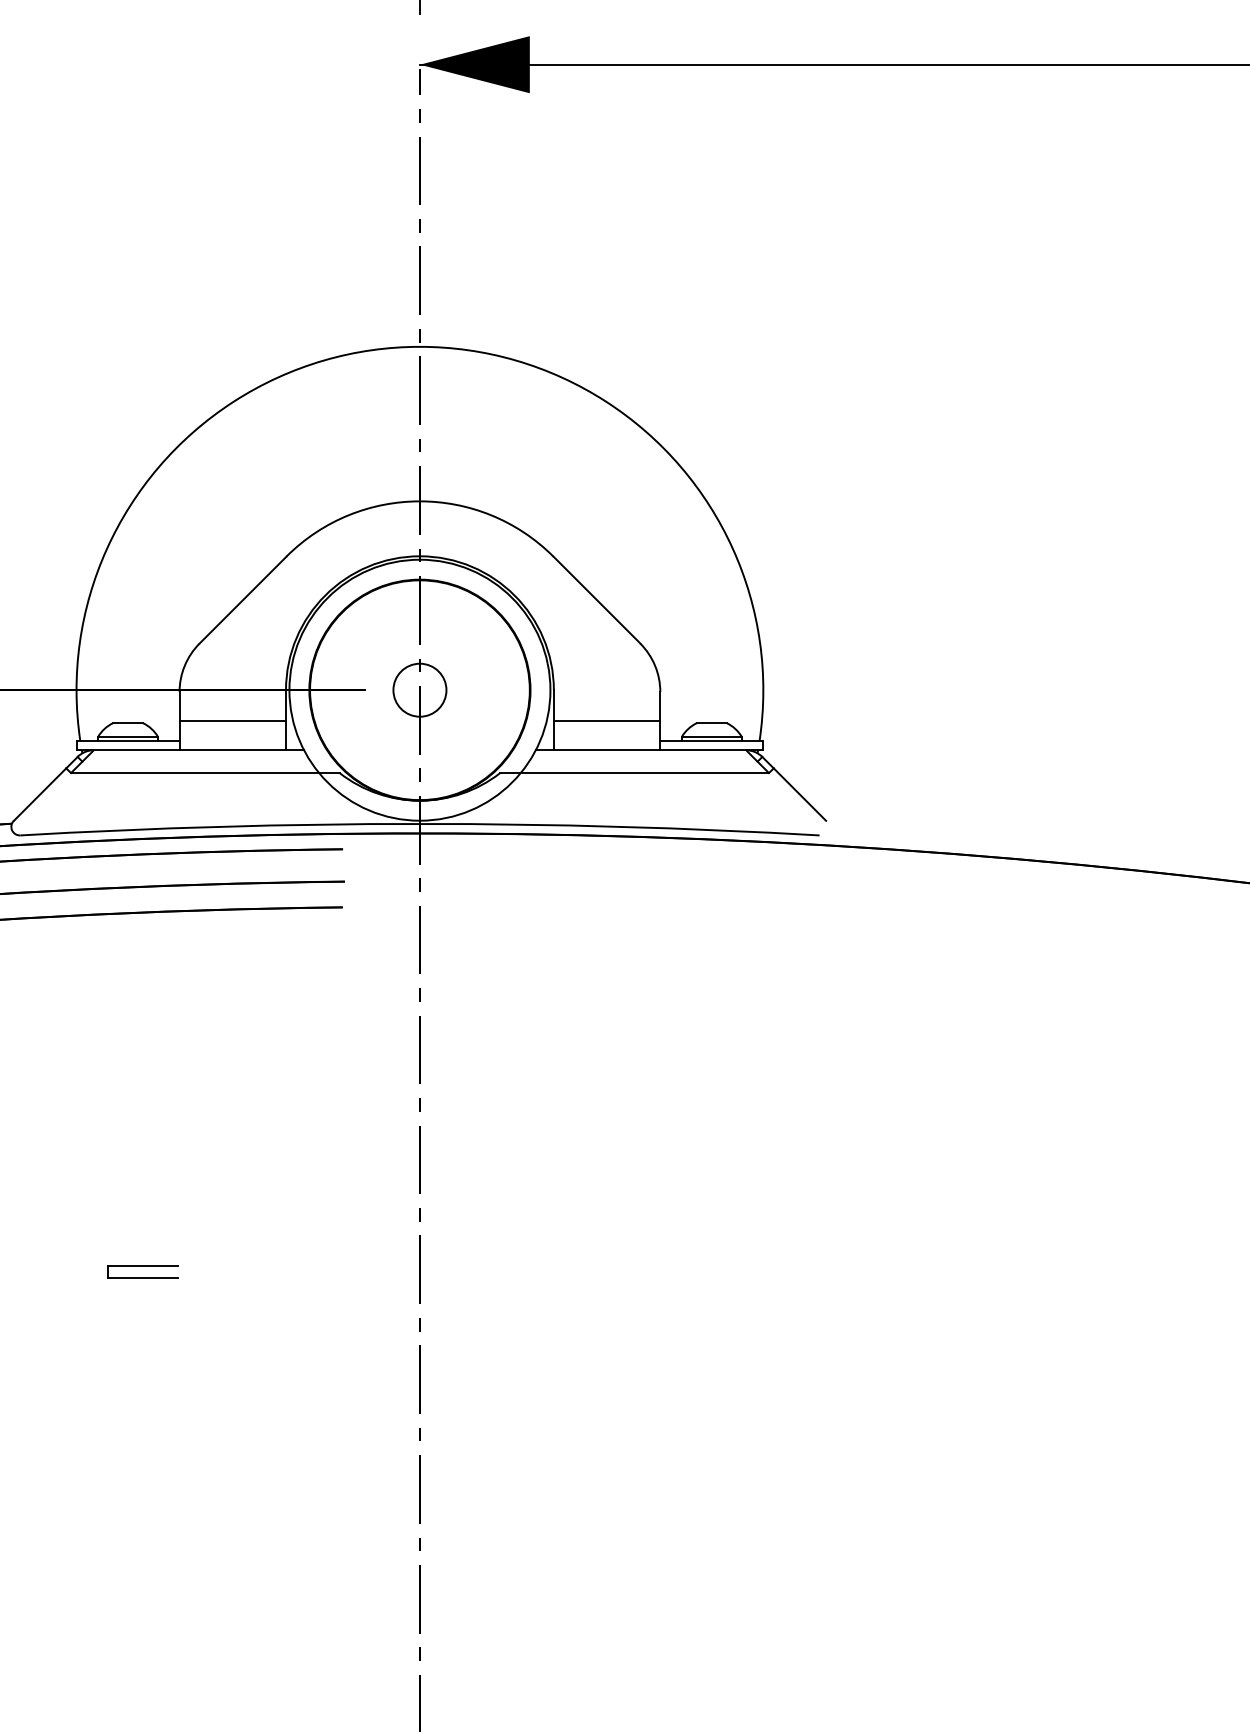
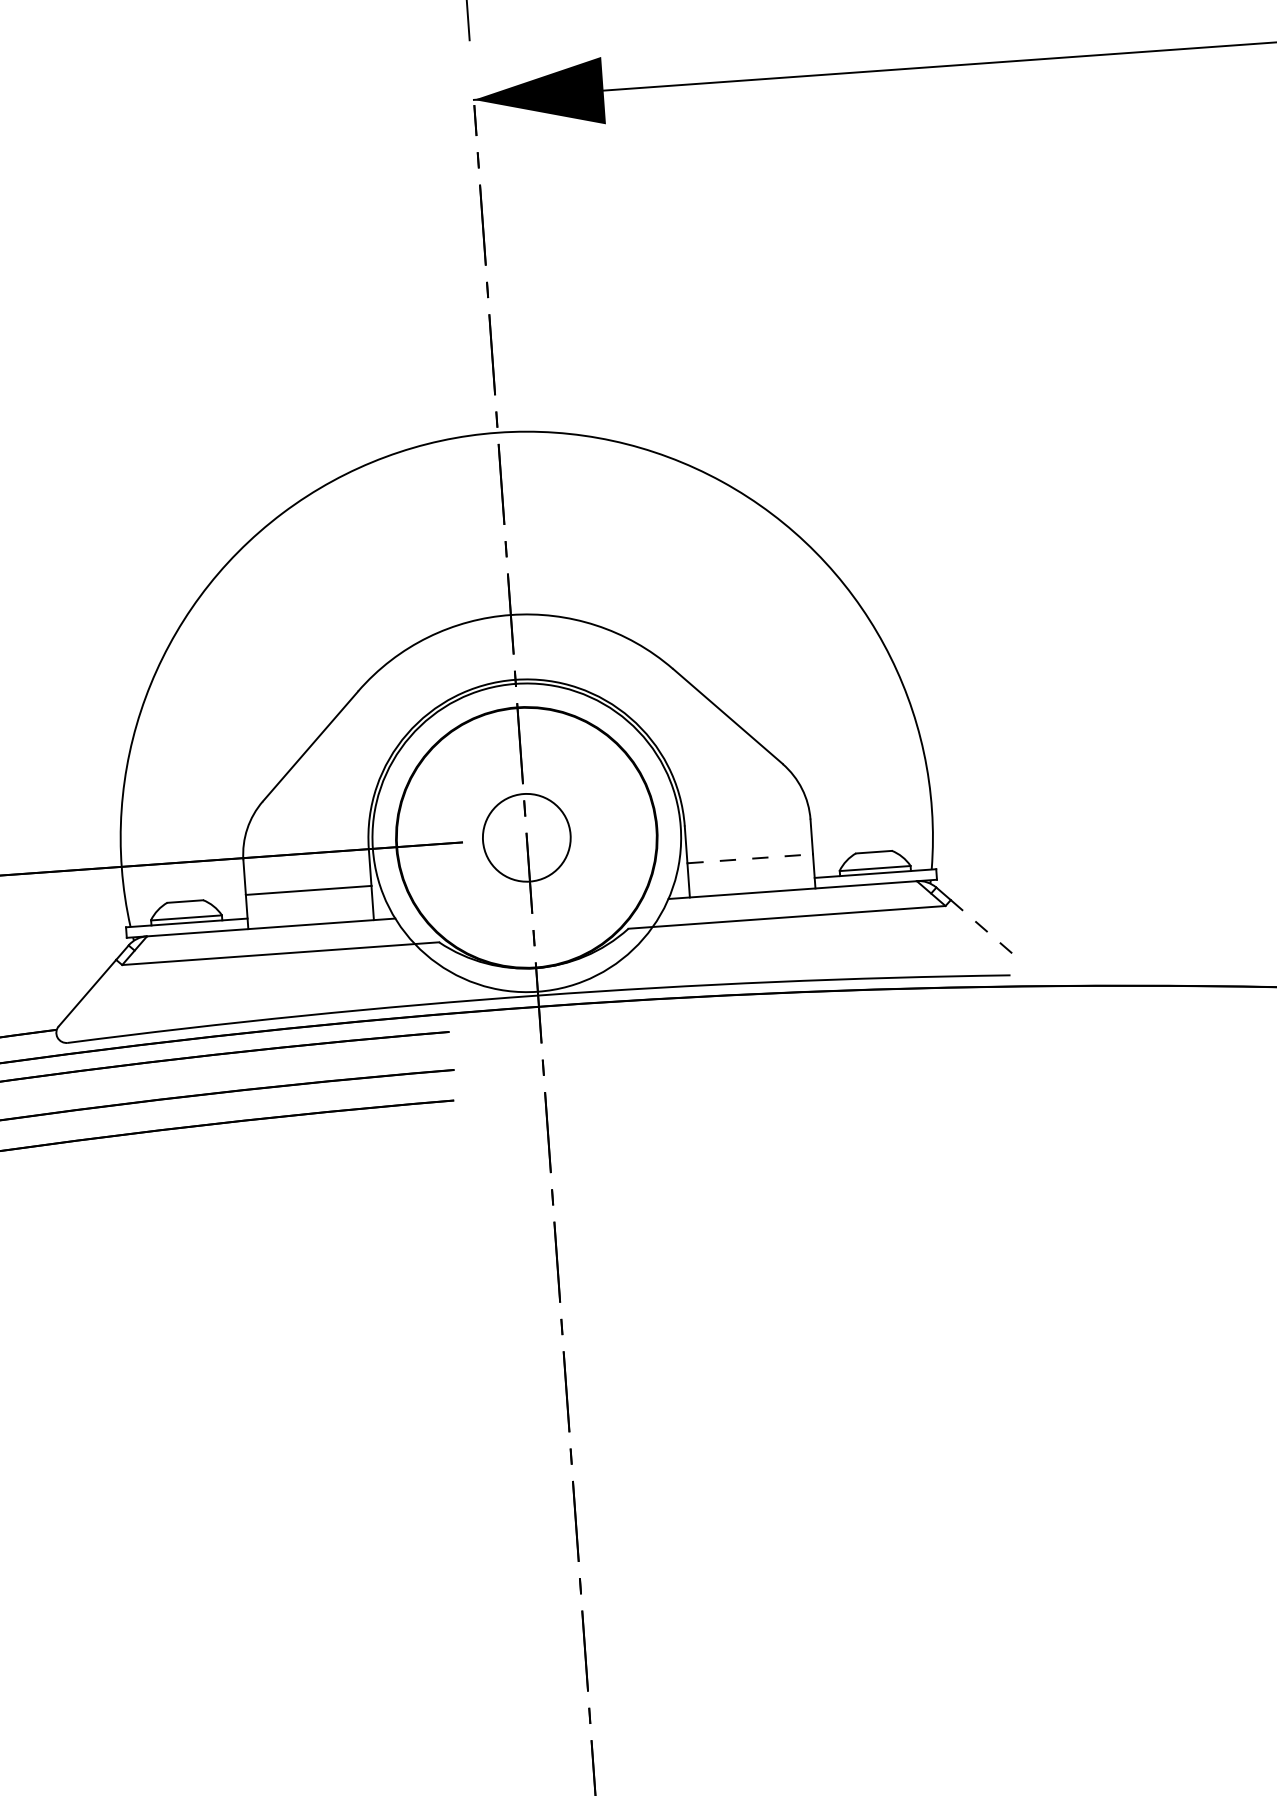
circle: (419, 689) -> (526, 836), size x1.4
line: (607, 721) -> (750, 858), solid -> dashed
line: (800, 794) -> (984, 928), solid -> dashed
part: (142, 1271) -> (248, 1546), removed

